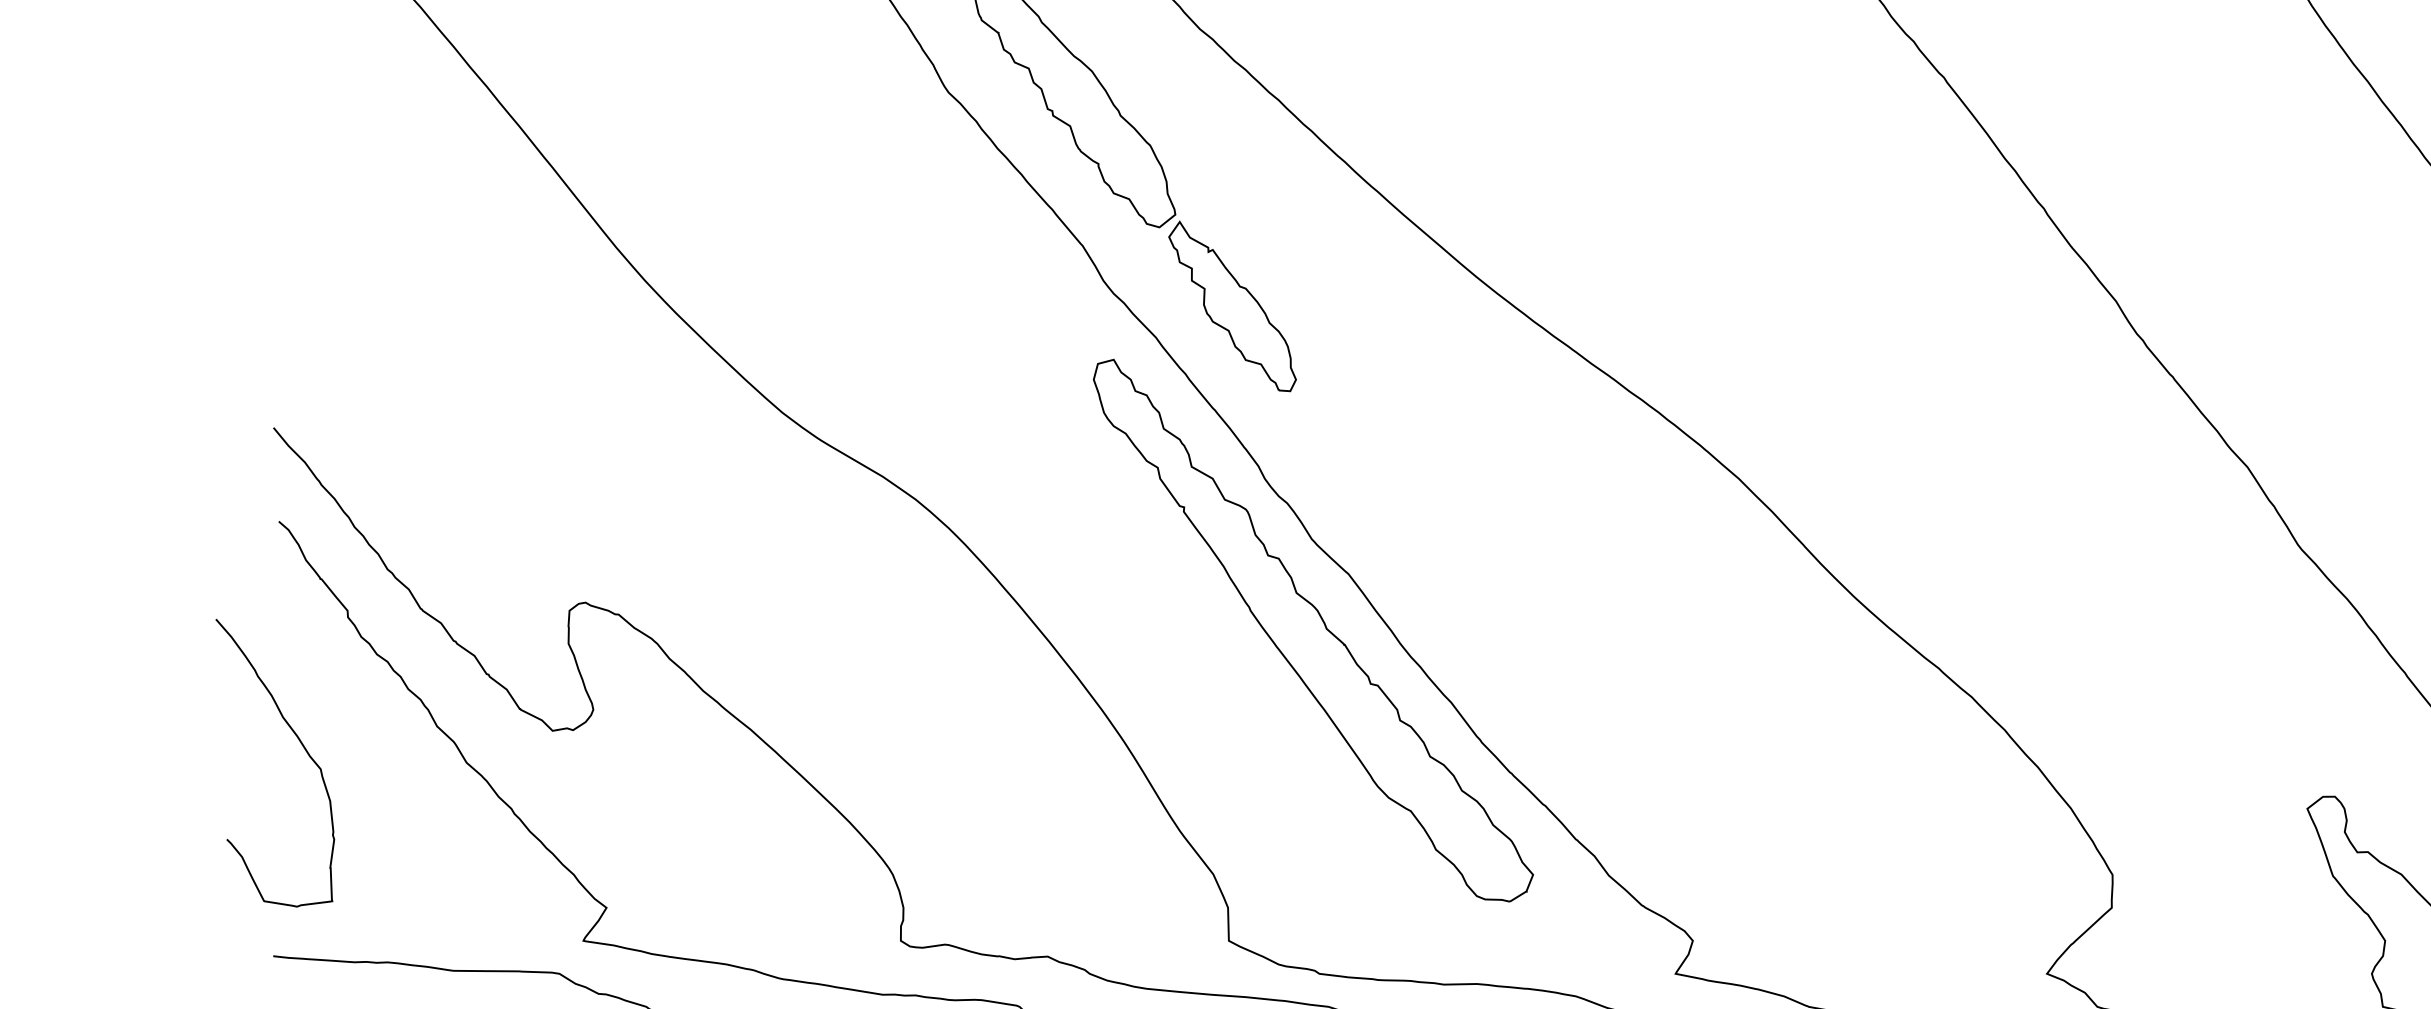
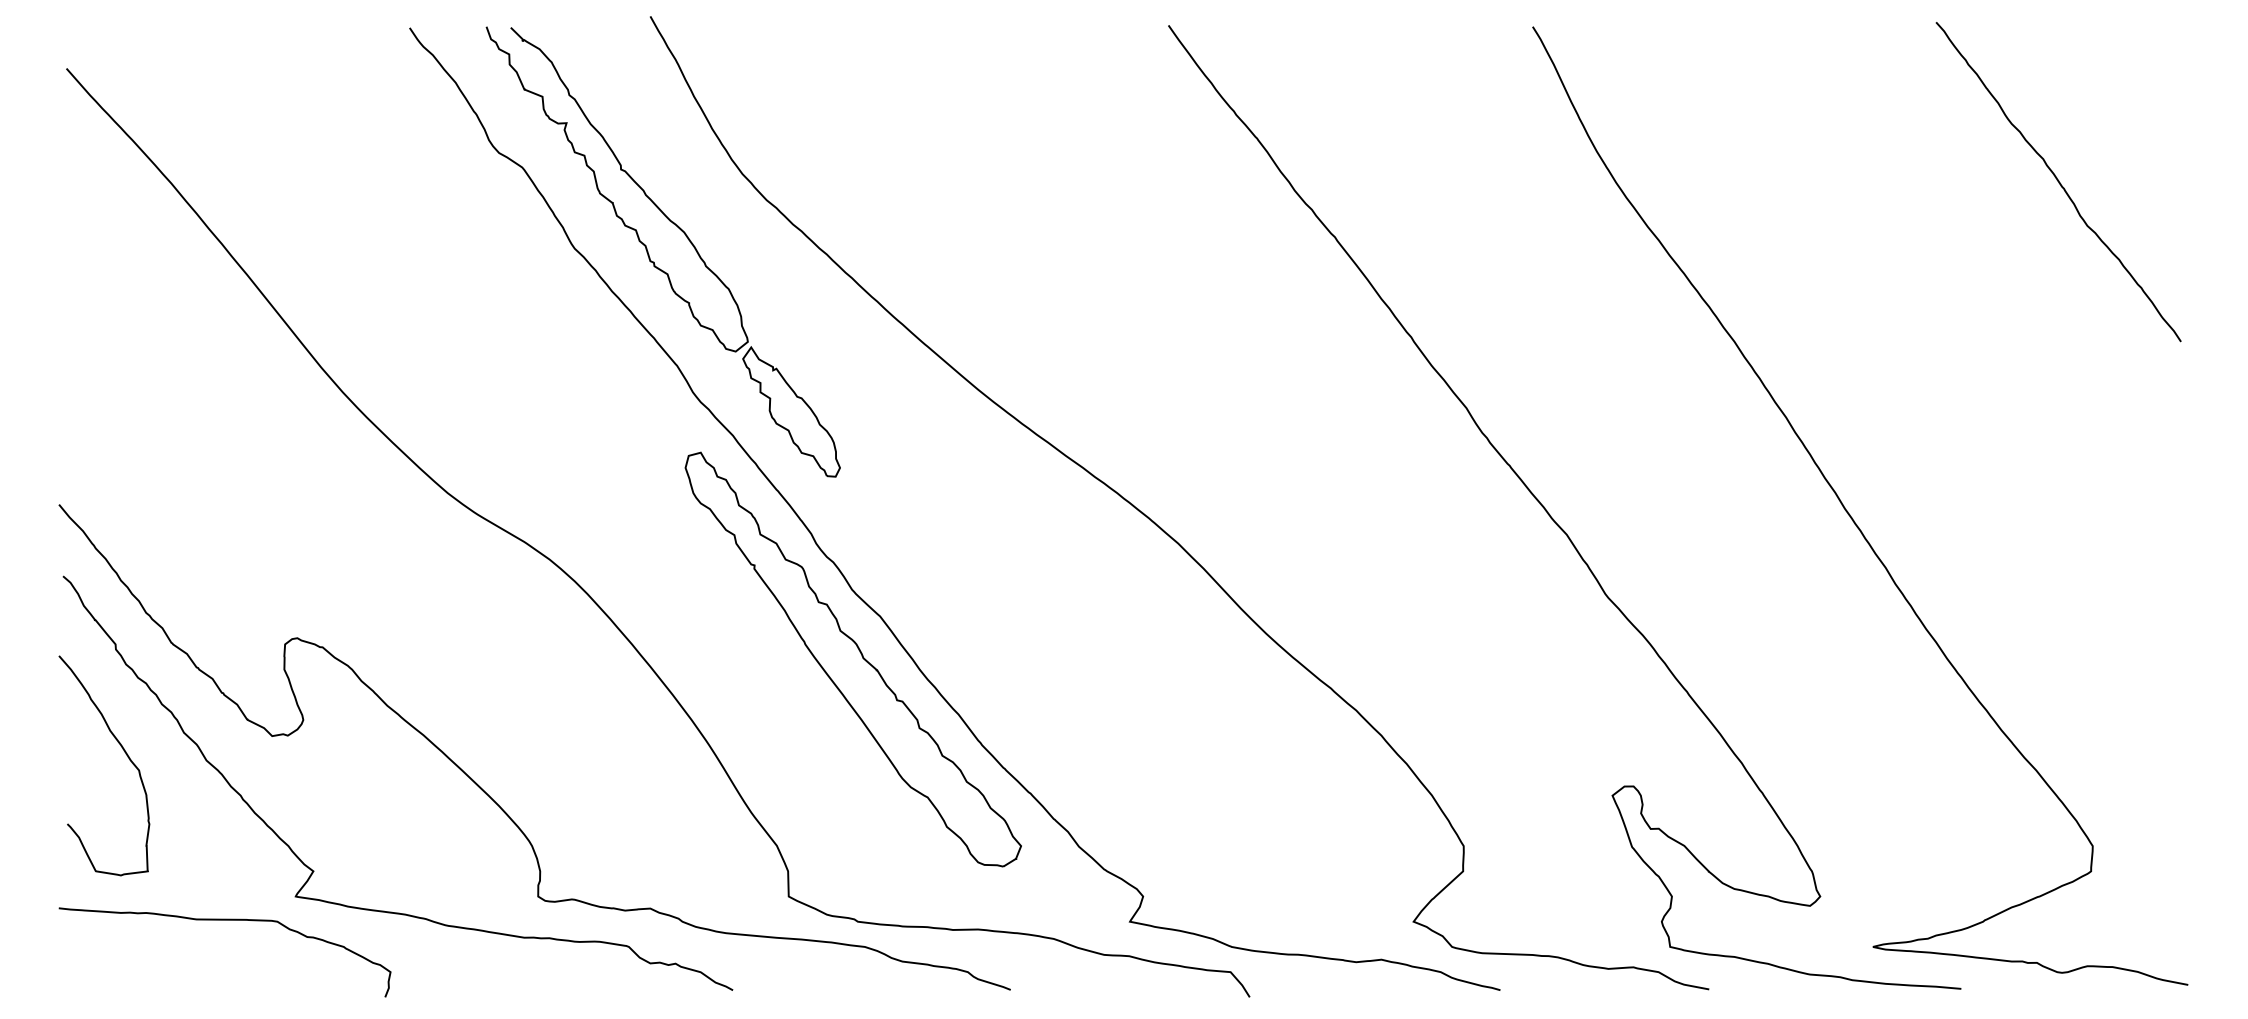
curve: (302, 748) -> (125, 754), moved

